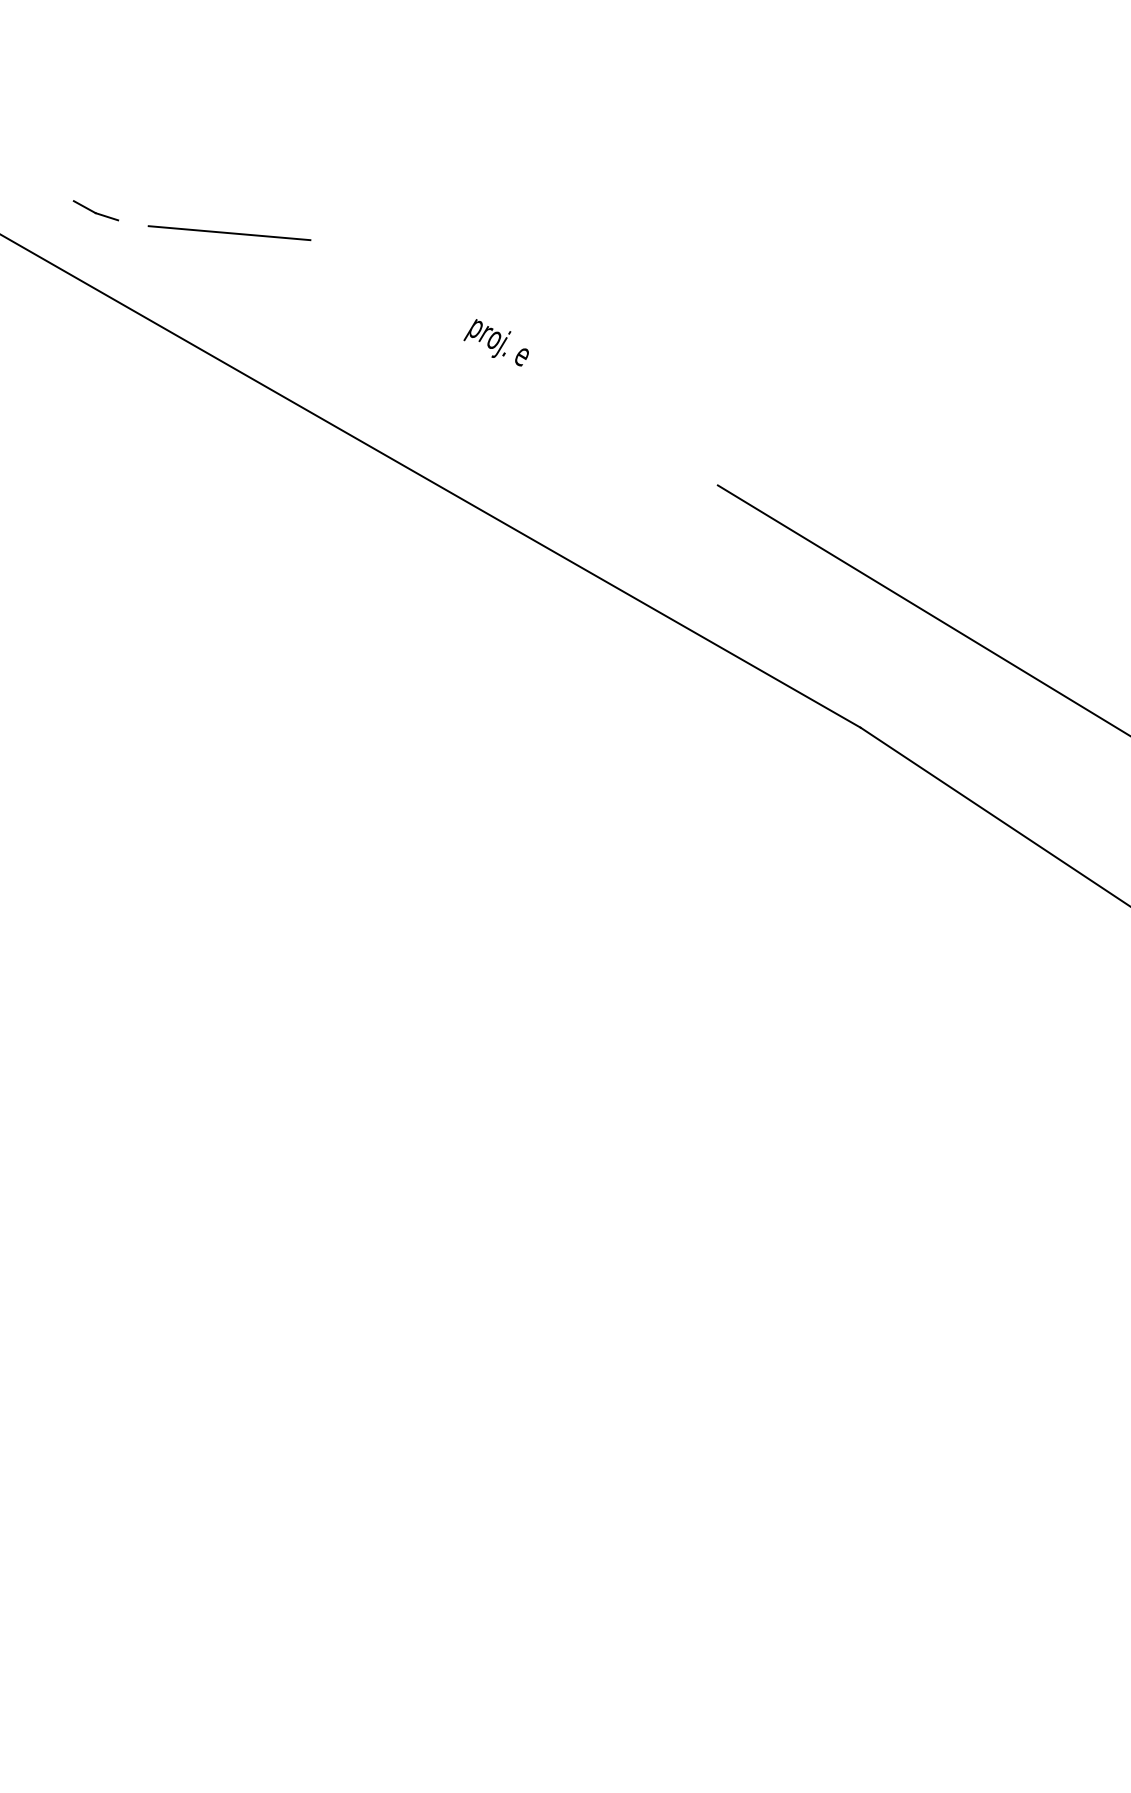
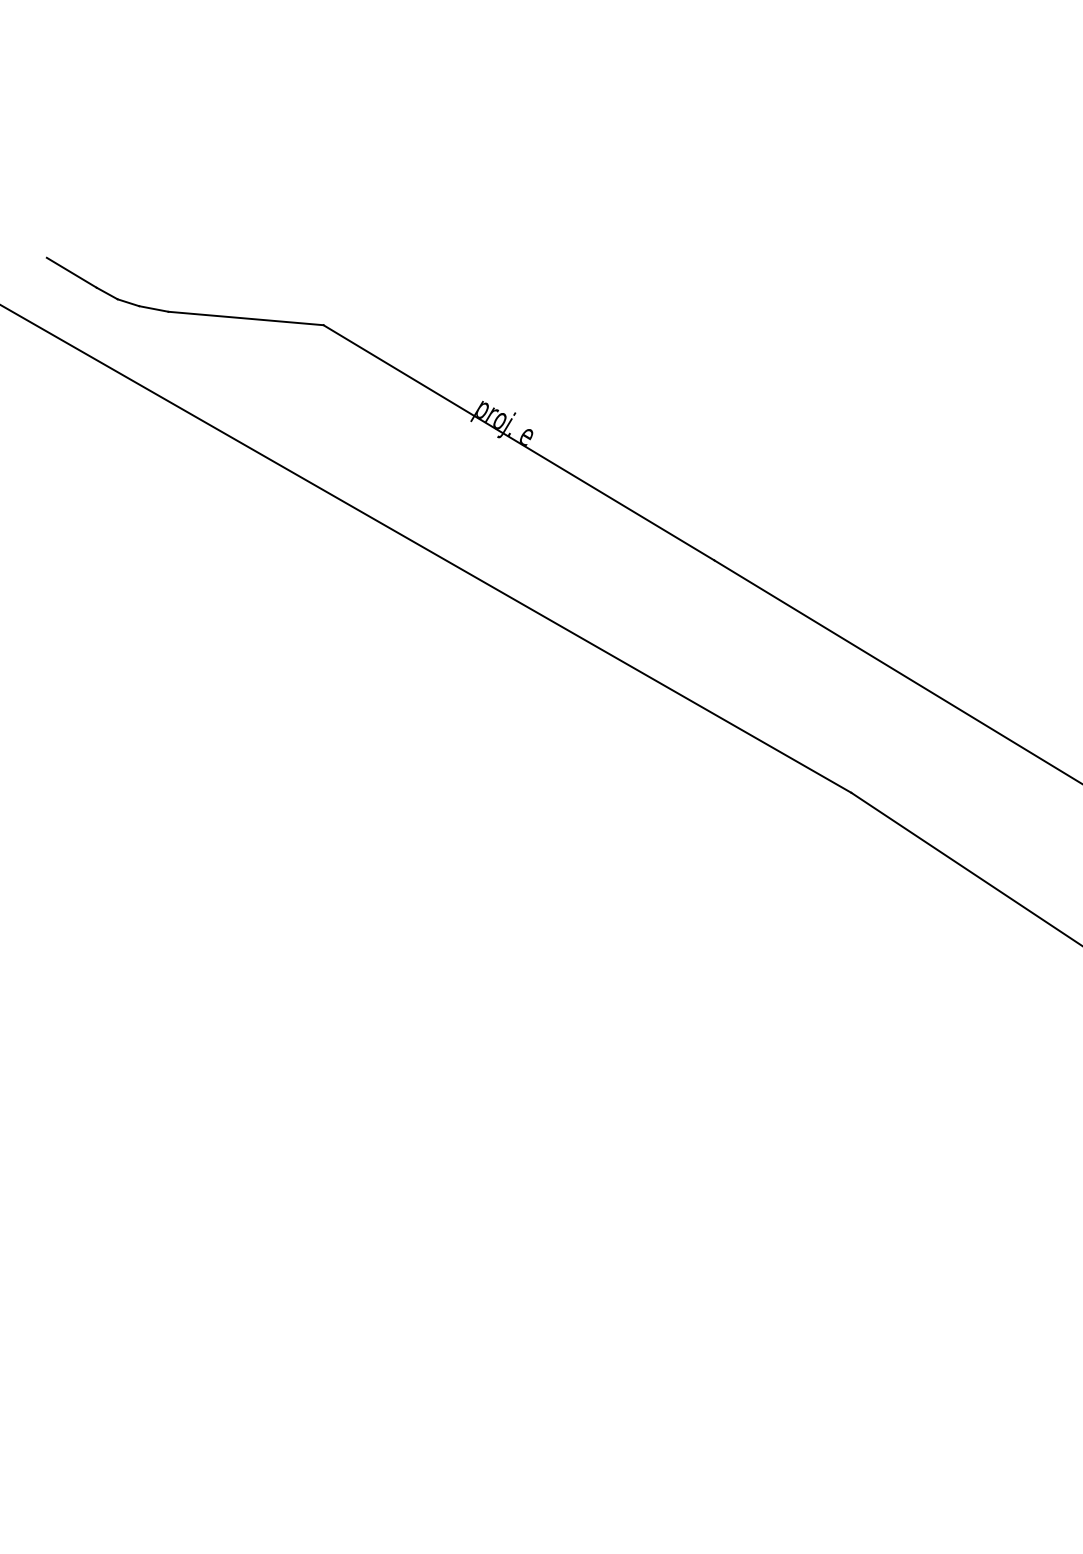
line: (47, 185) -> (71, 272), added
line: (133, 223) -> (153, 309), added
line: (513, 362) -> (518, 442), added

